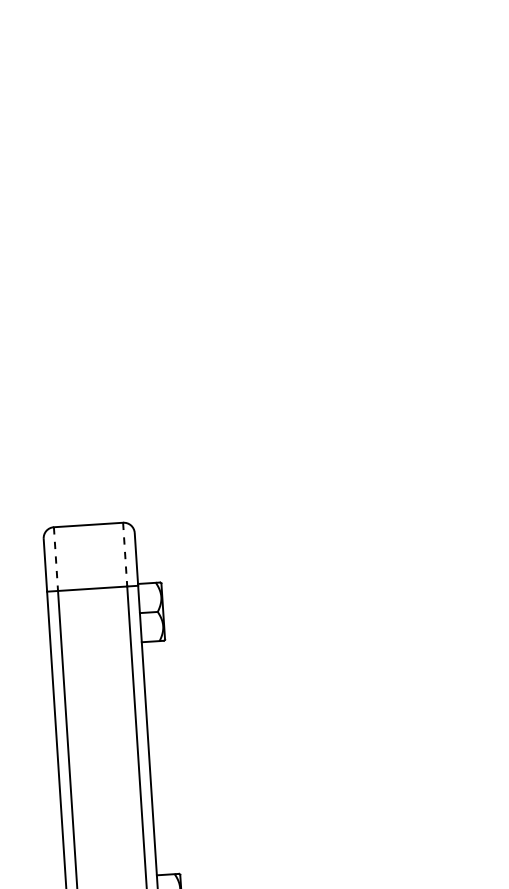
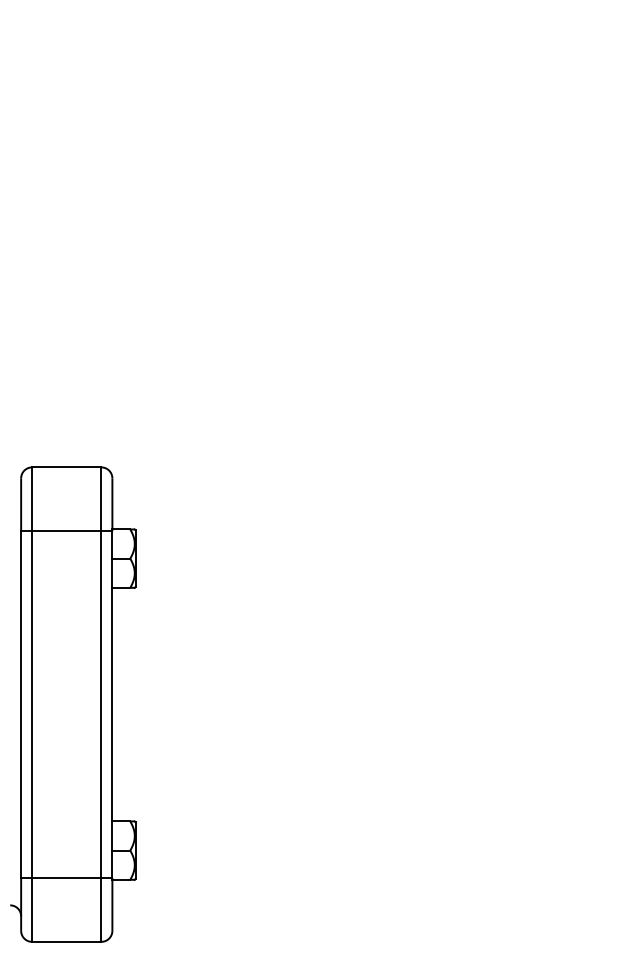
line: (125, 554) -> (101, 499), dashed -> solid
line: (56, 559) -> (32, 499), dashed -> solid

